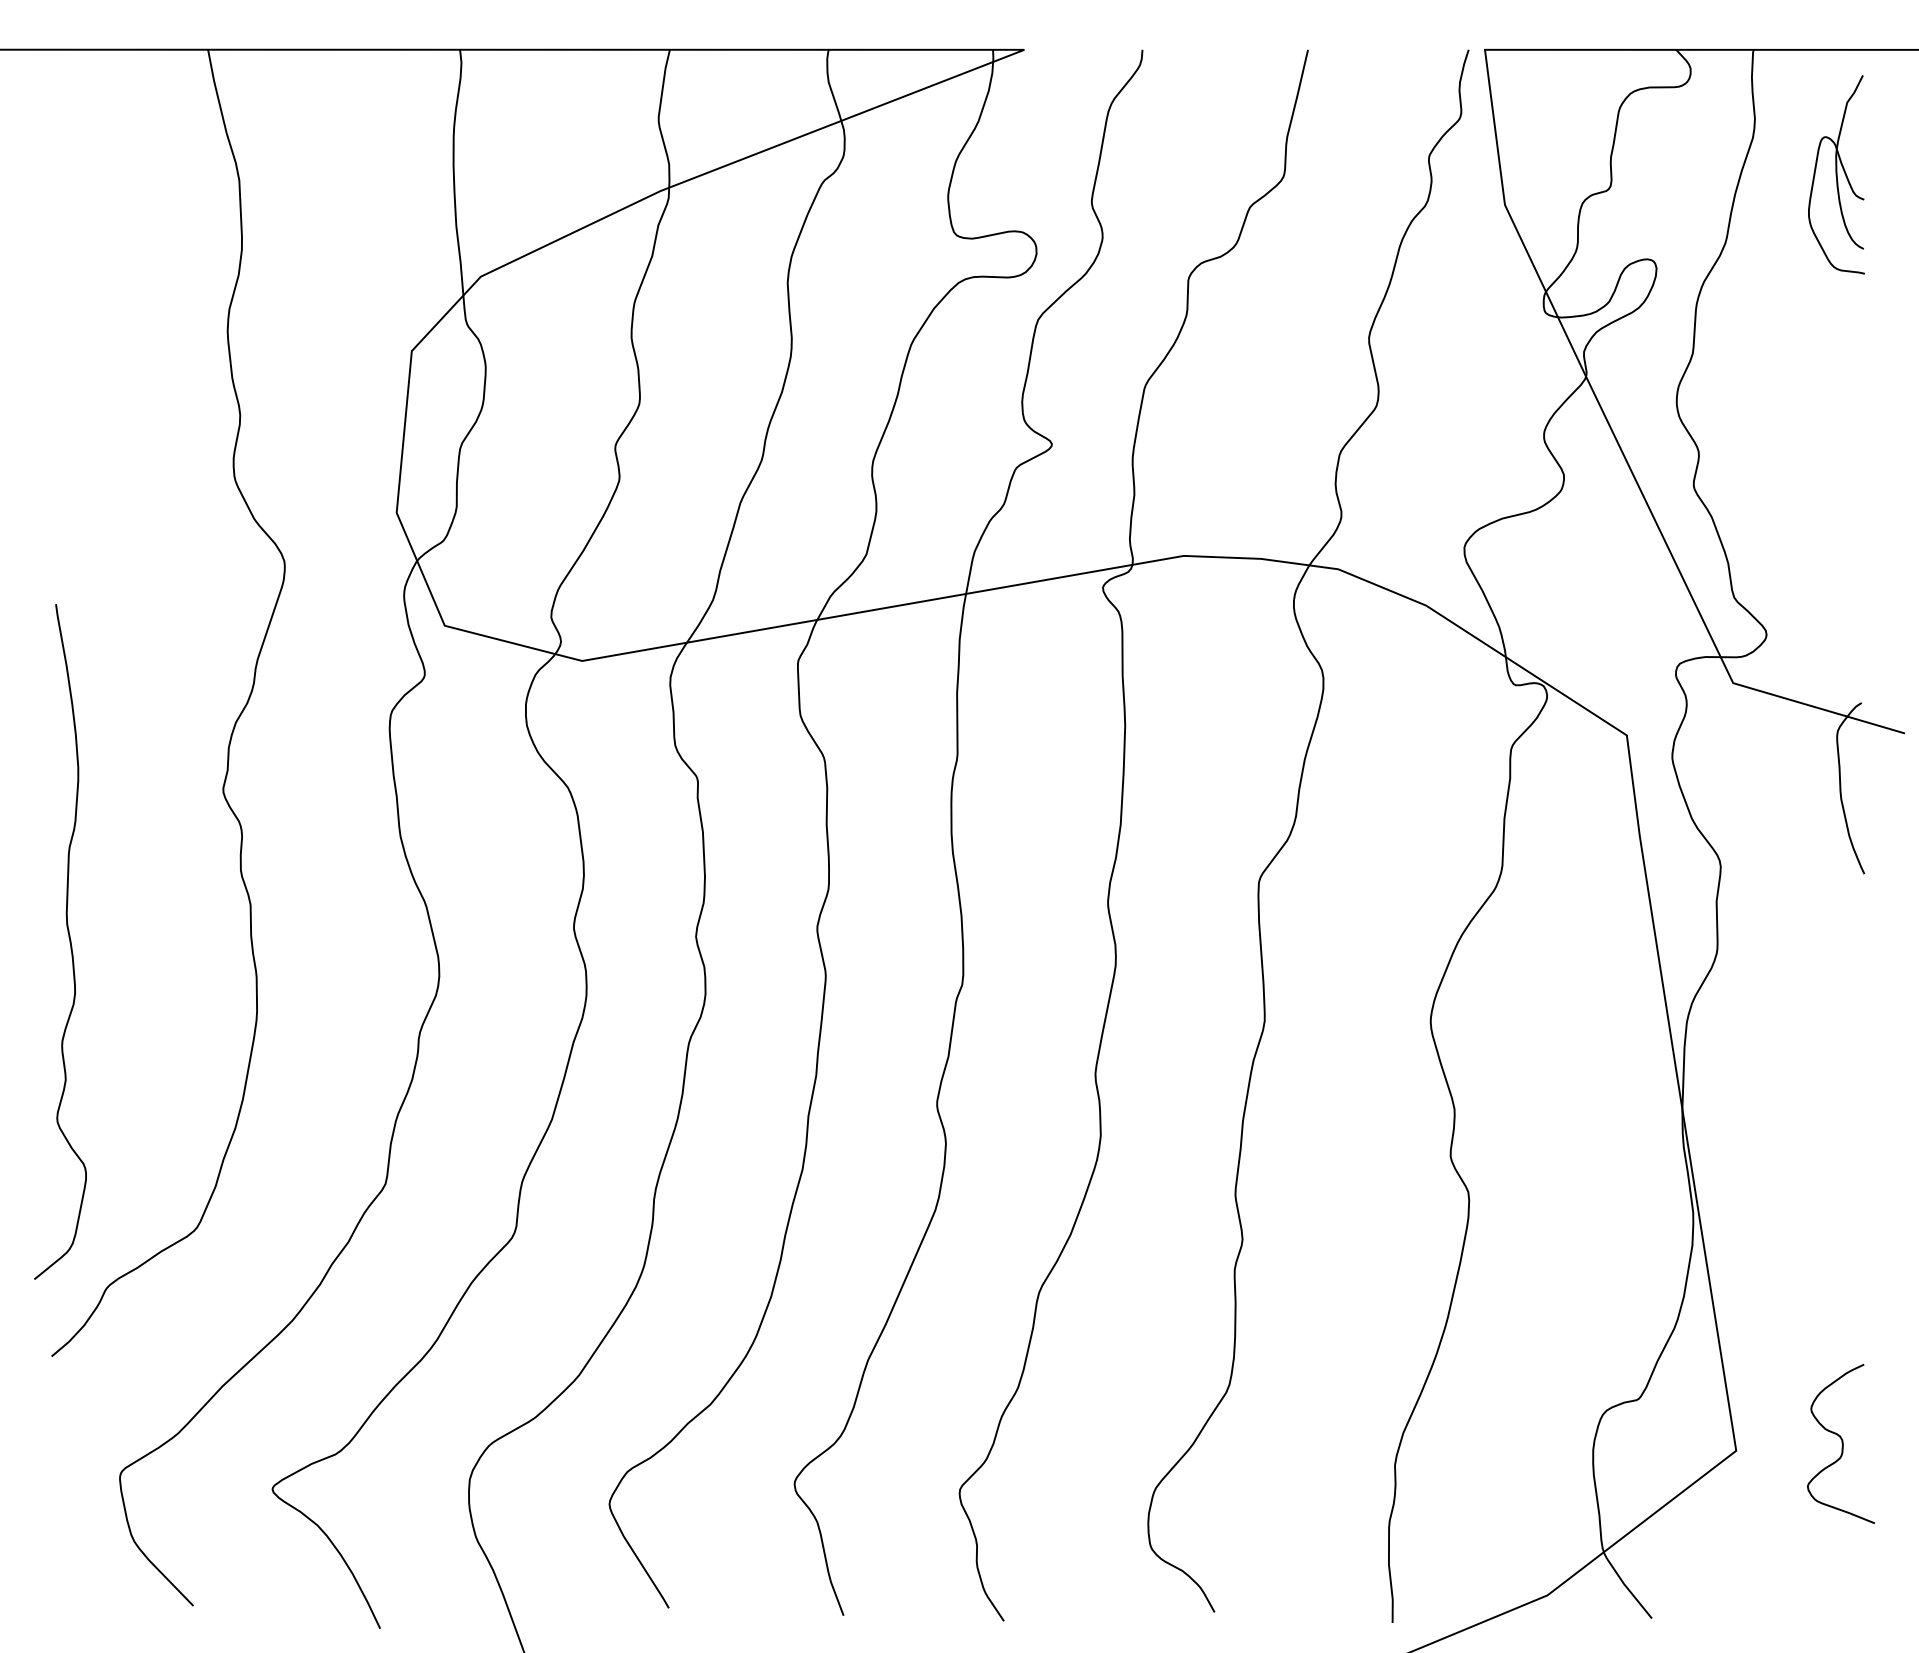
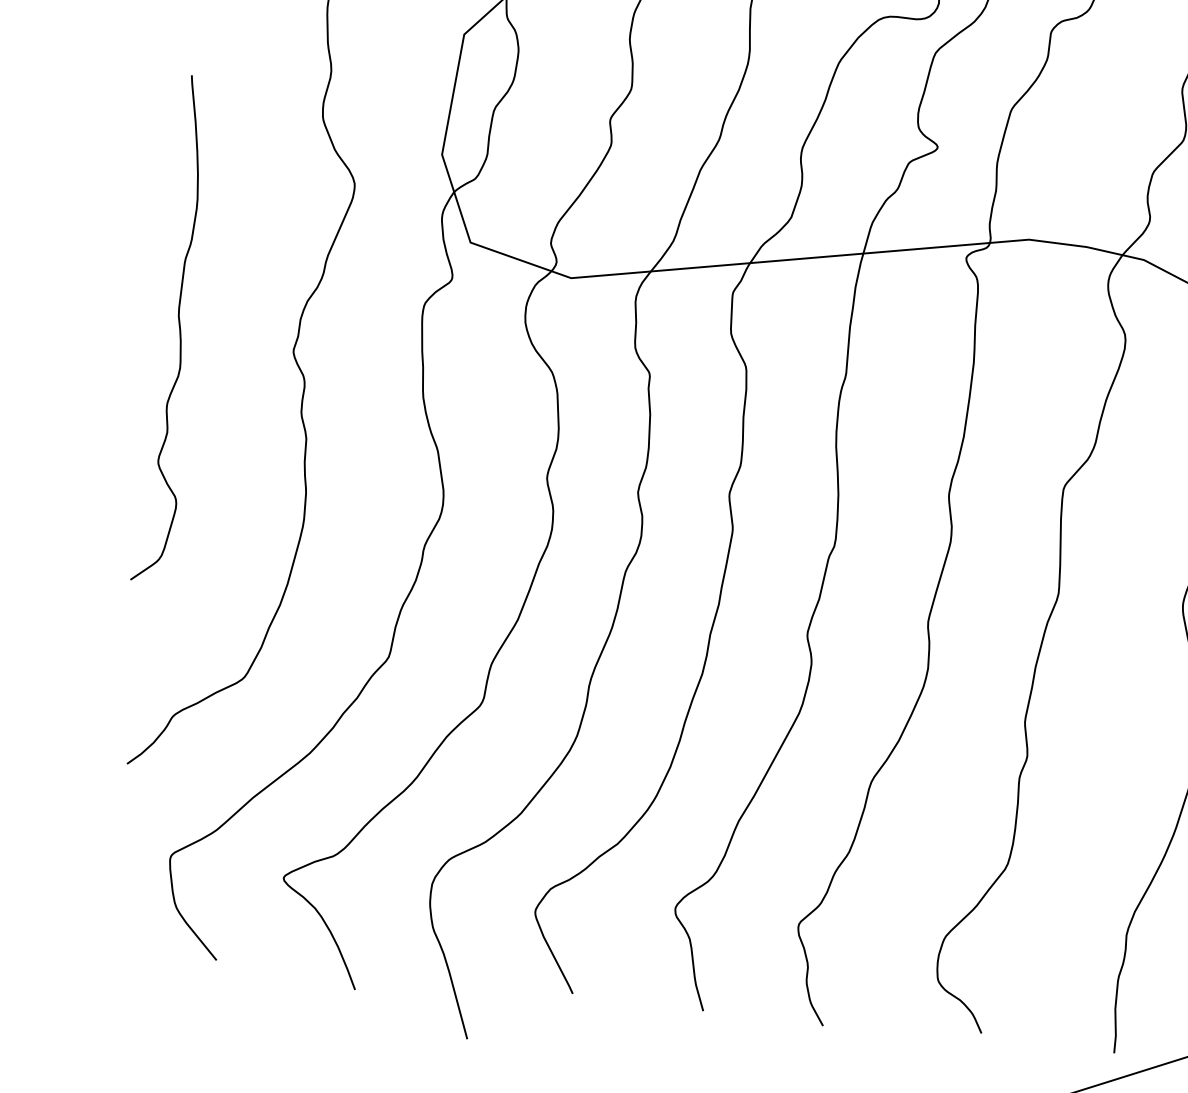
curve: (68, 937) -> (178, 325), moved

